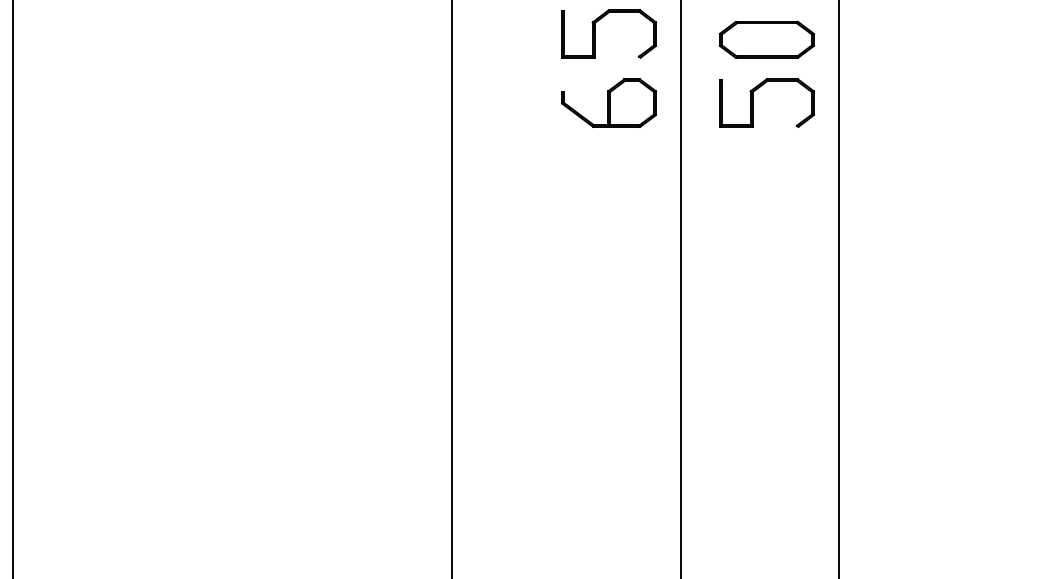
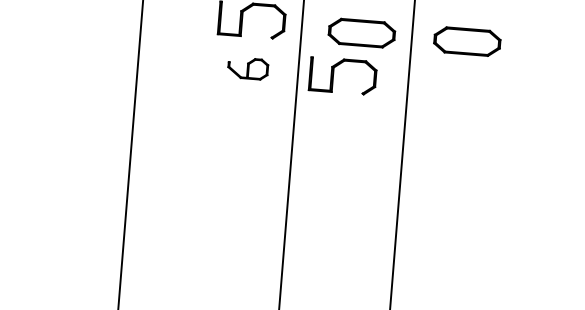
part: (917, 39) -> (467, 41), added
part: (753, 102) -> (333, 74), moved
part: (608, 103) -> (247, 68), size x0.6

